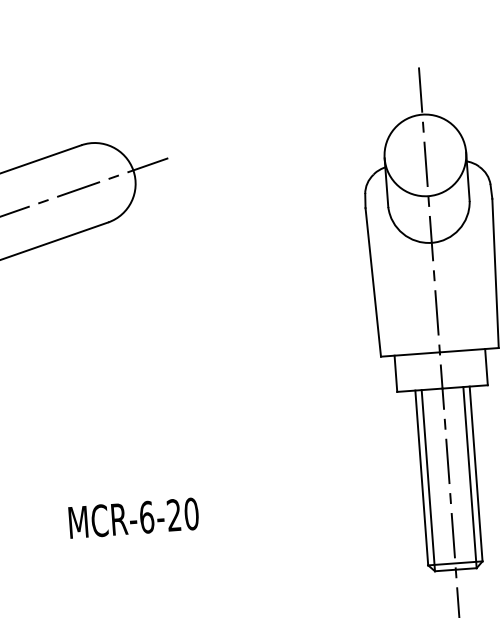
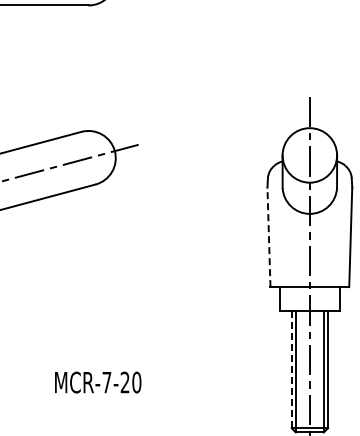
line: (372, 282) -> (268, 237), solid -> dashed
line: (421, 477) -> (291, 369), solid -> dashed
text: (146, 517) -> (106, 382), MCR-6-20 -> MCR-7-20

